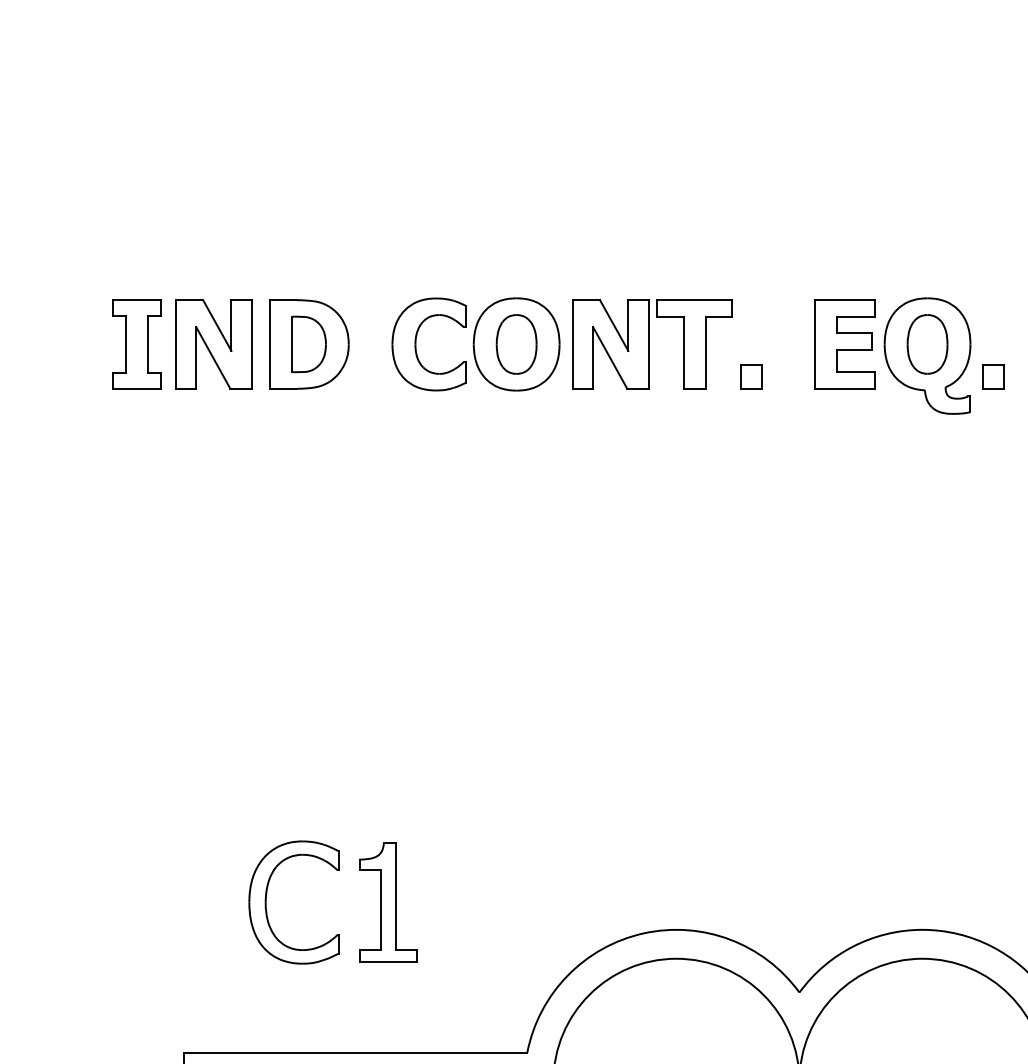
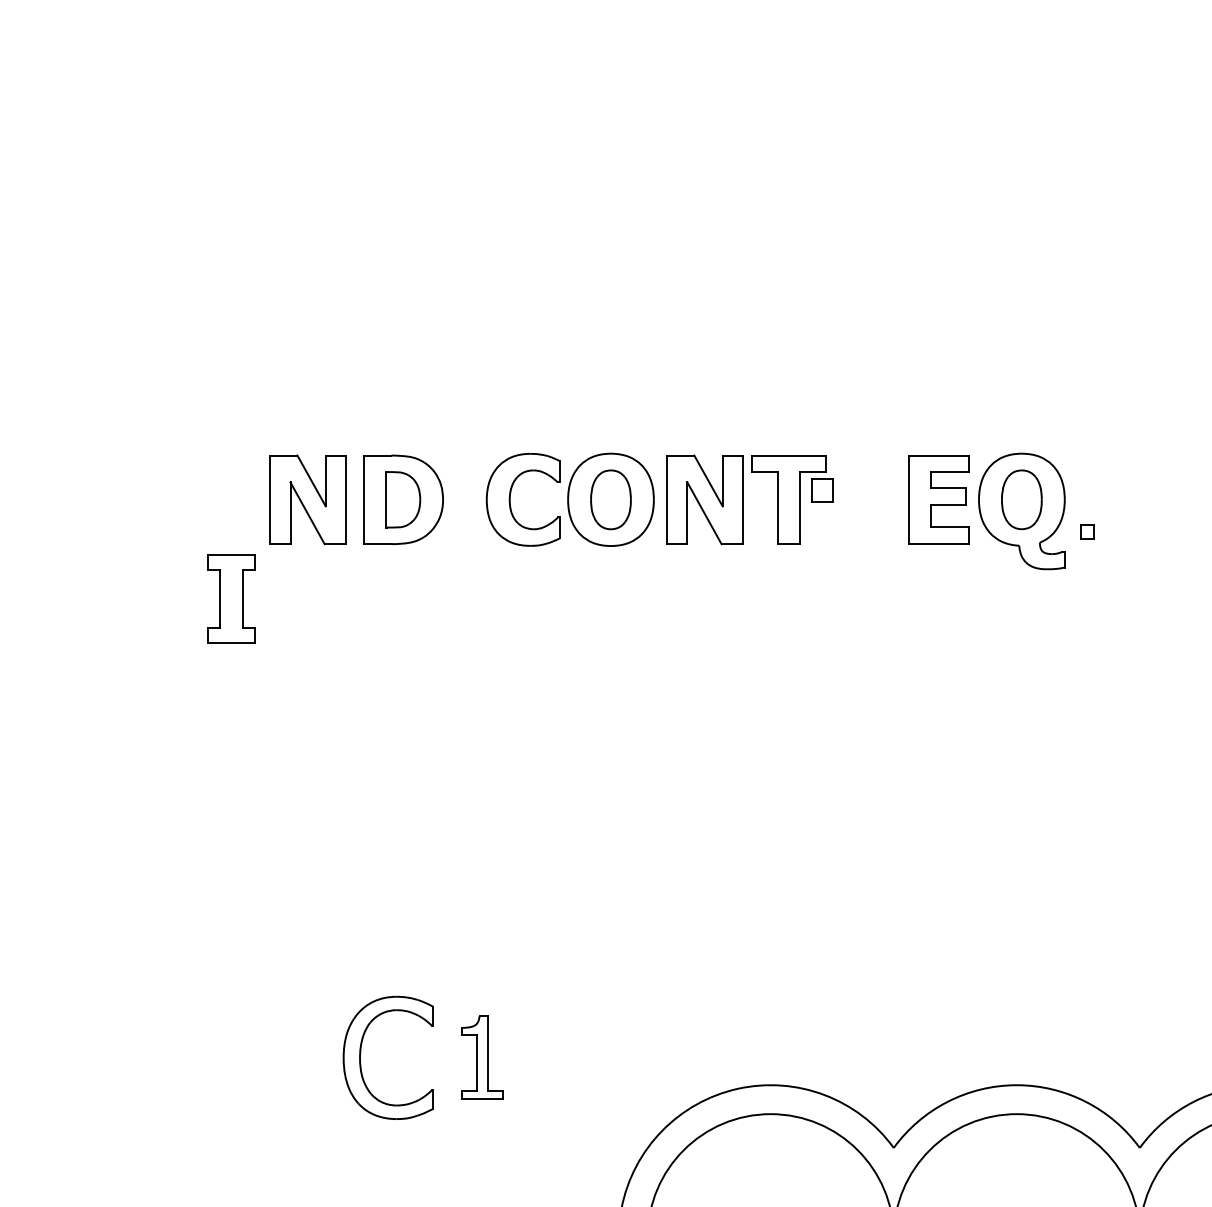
part: (137, 344) -> (231, 598), moved
part: (751, 377) -> (822, 490), moved
part: (993, 377) -> (1087, 532), size x0.6
part: (388, 902) -> (482, 1057), size x0.7

